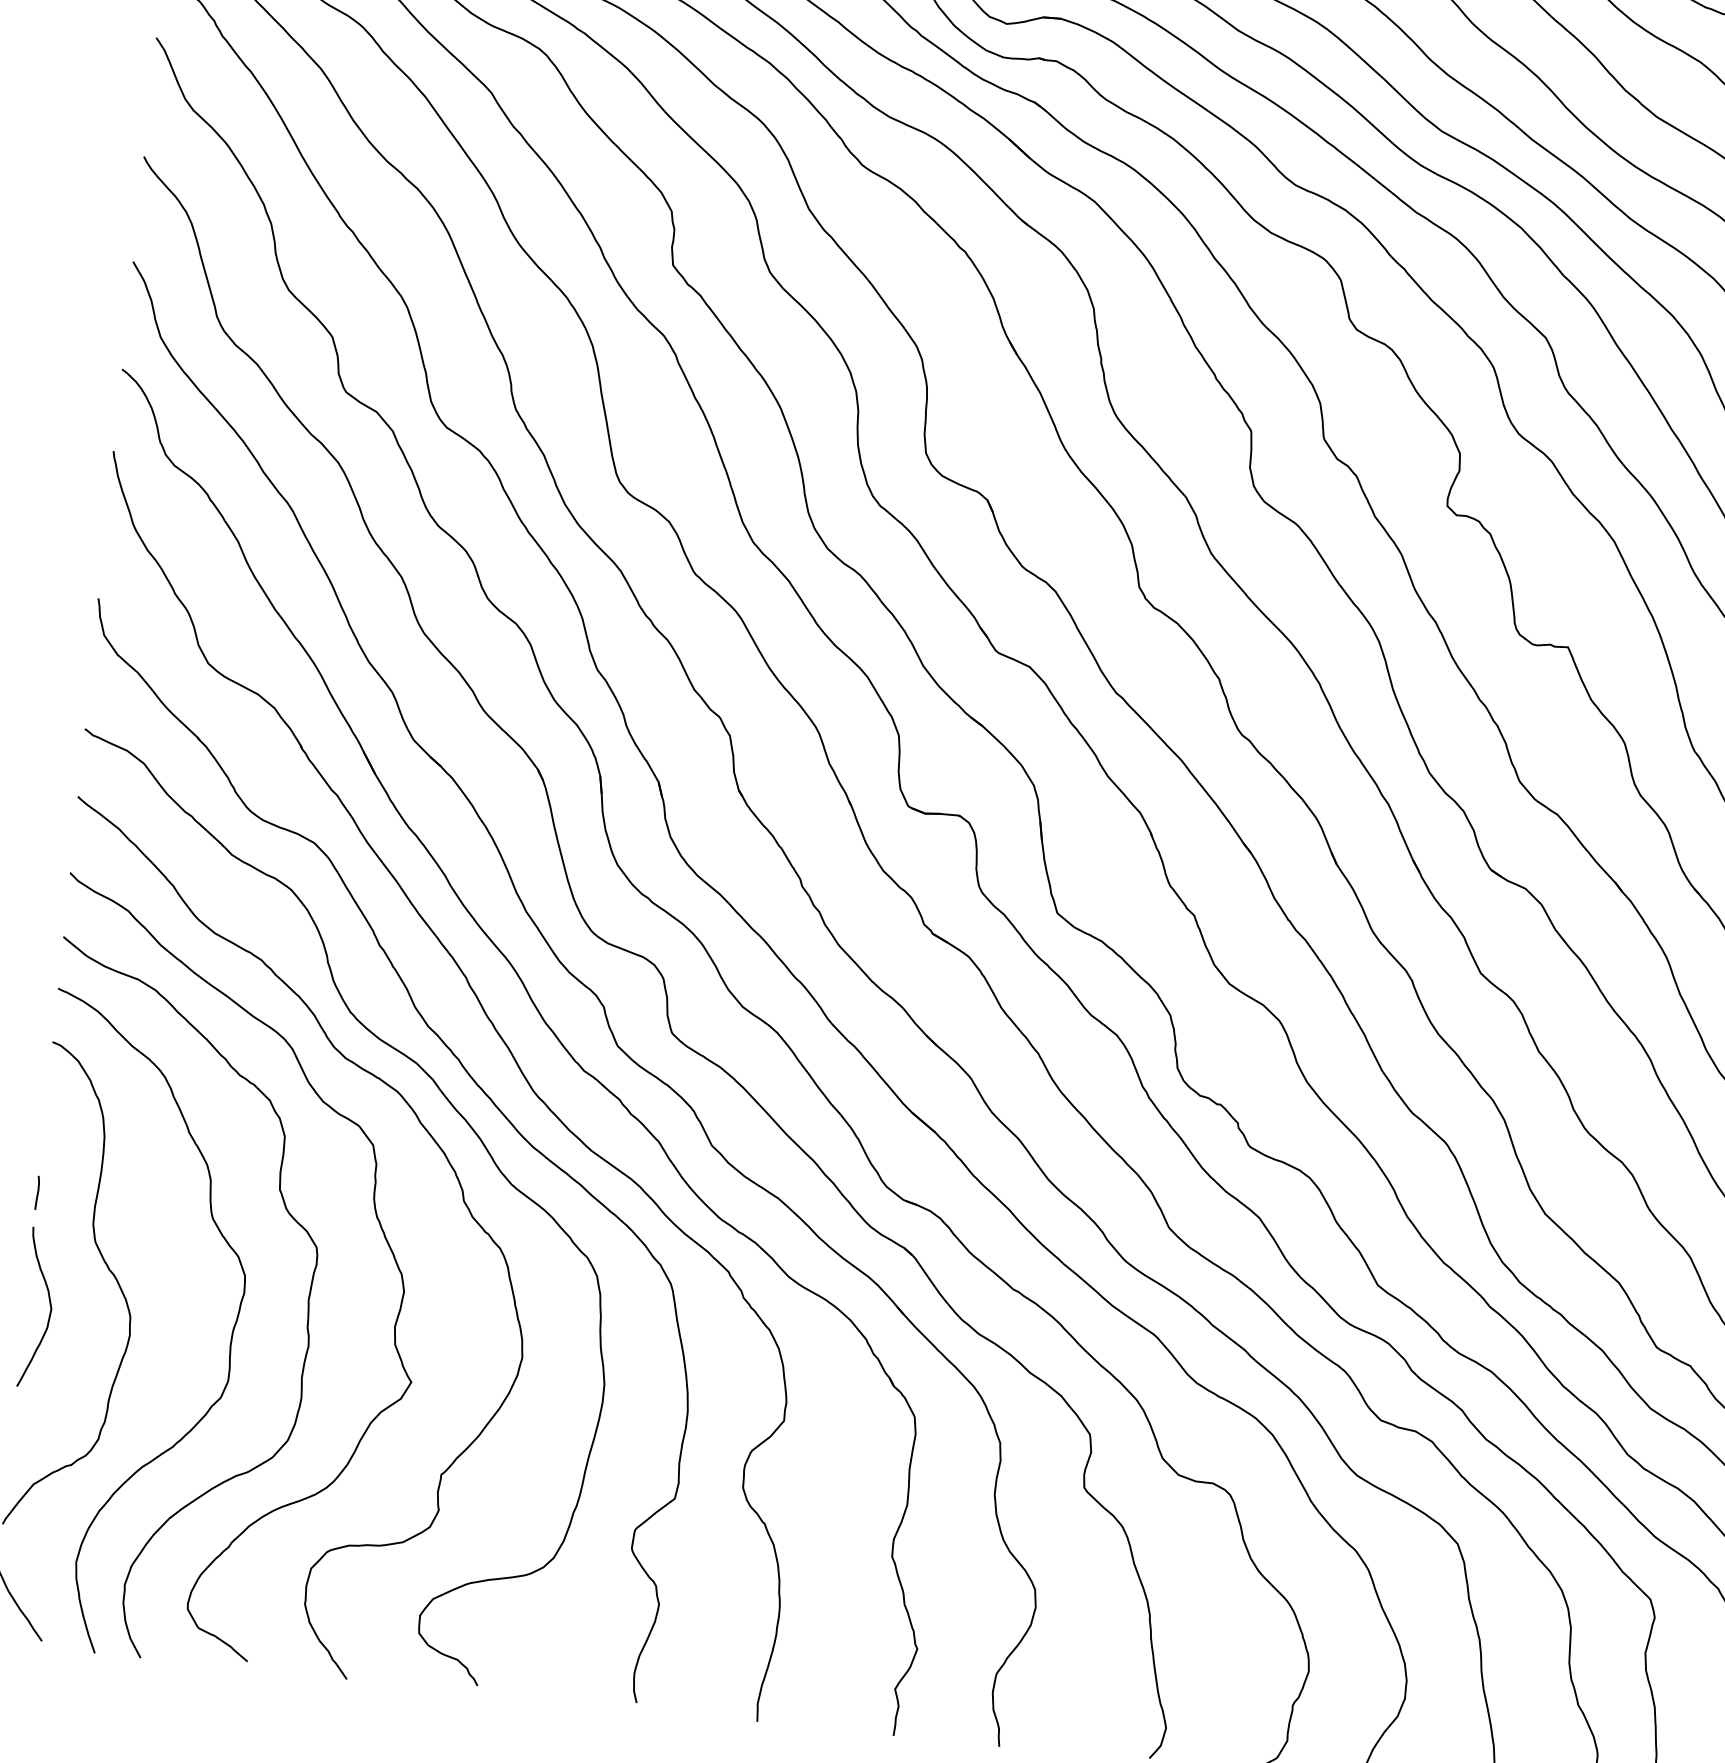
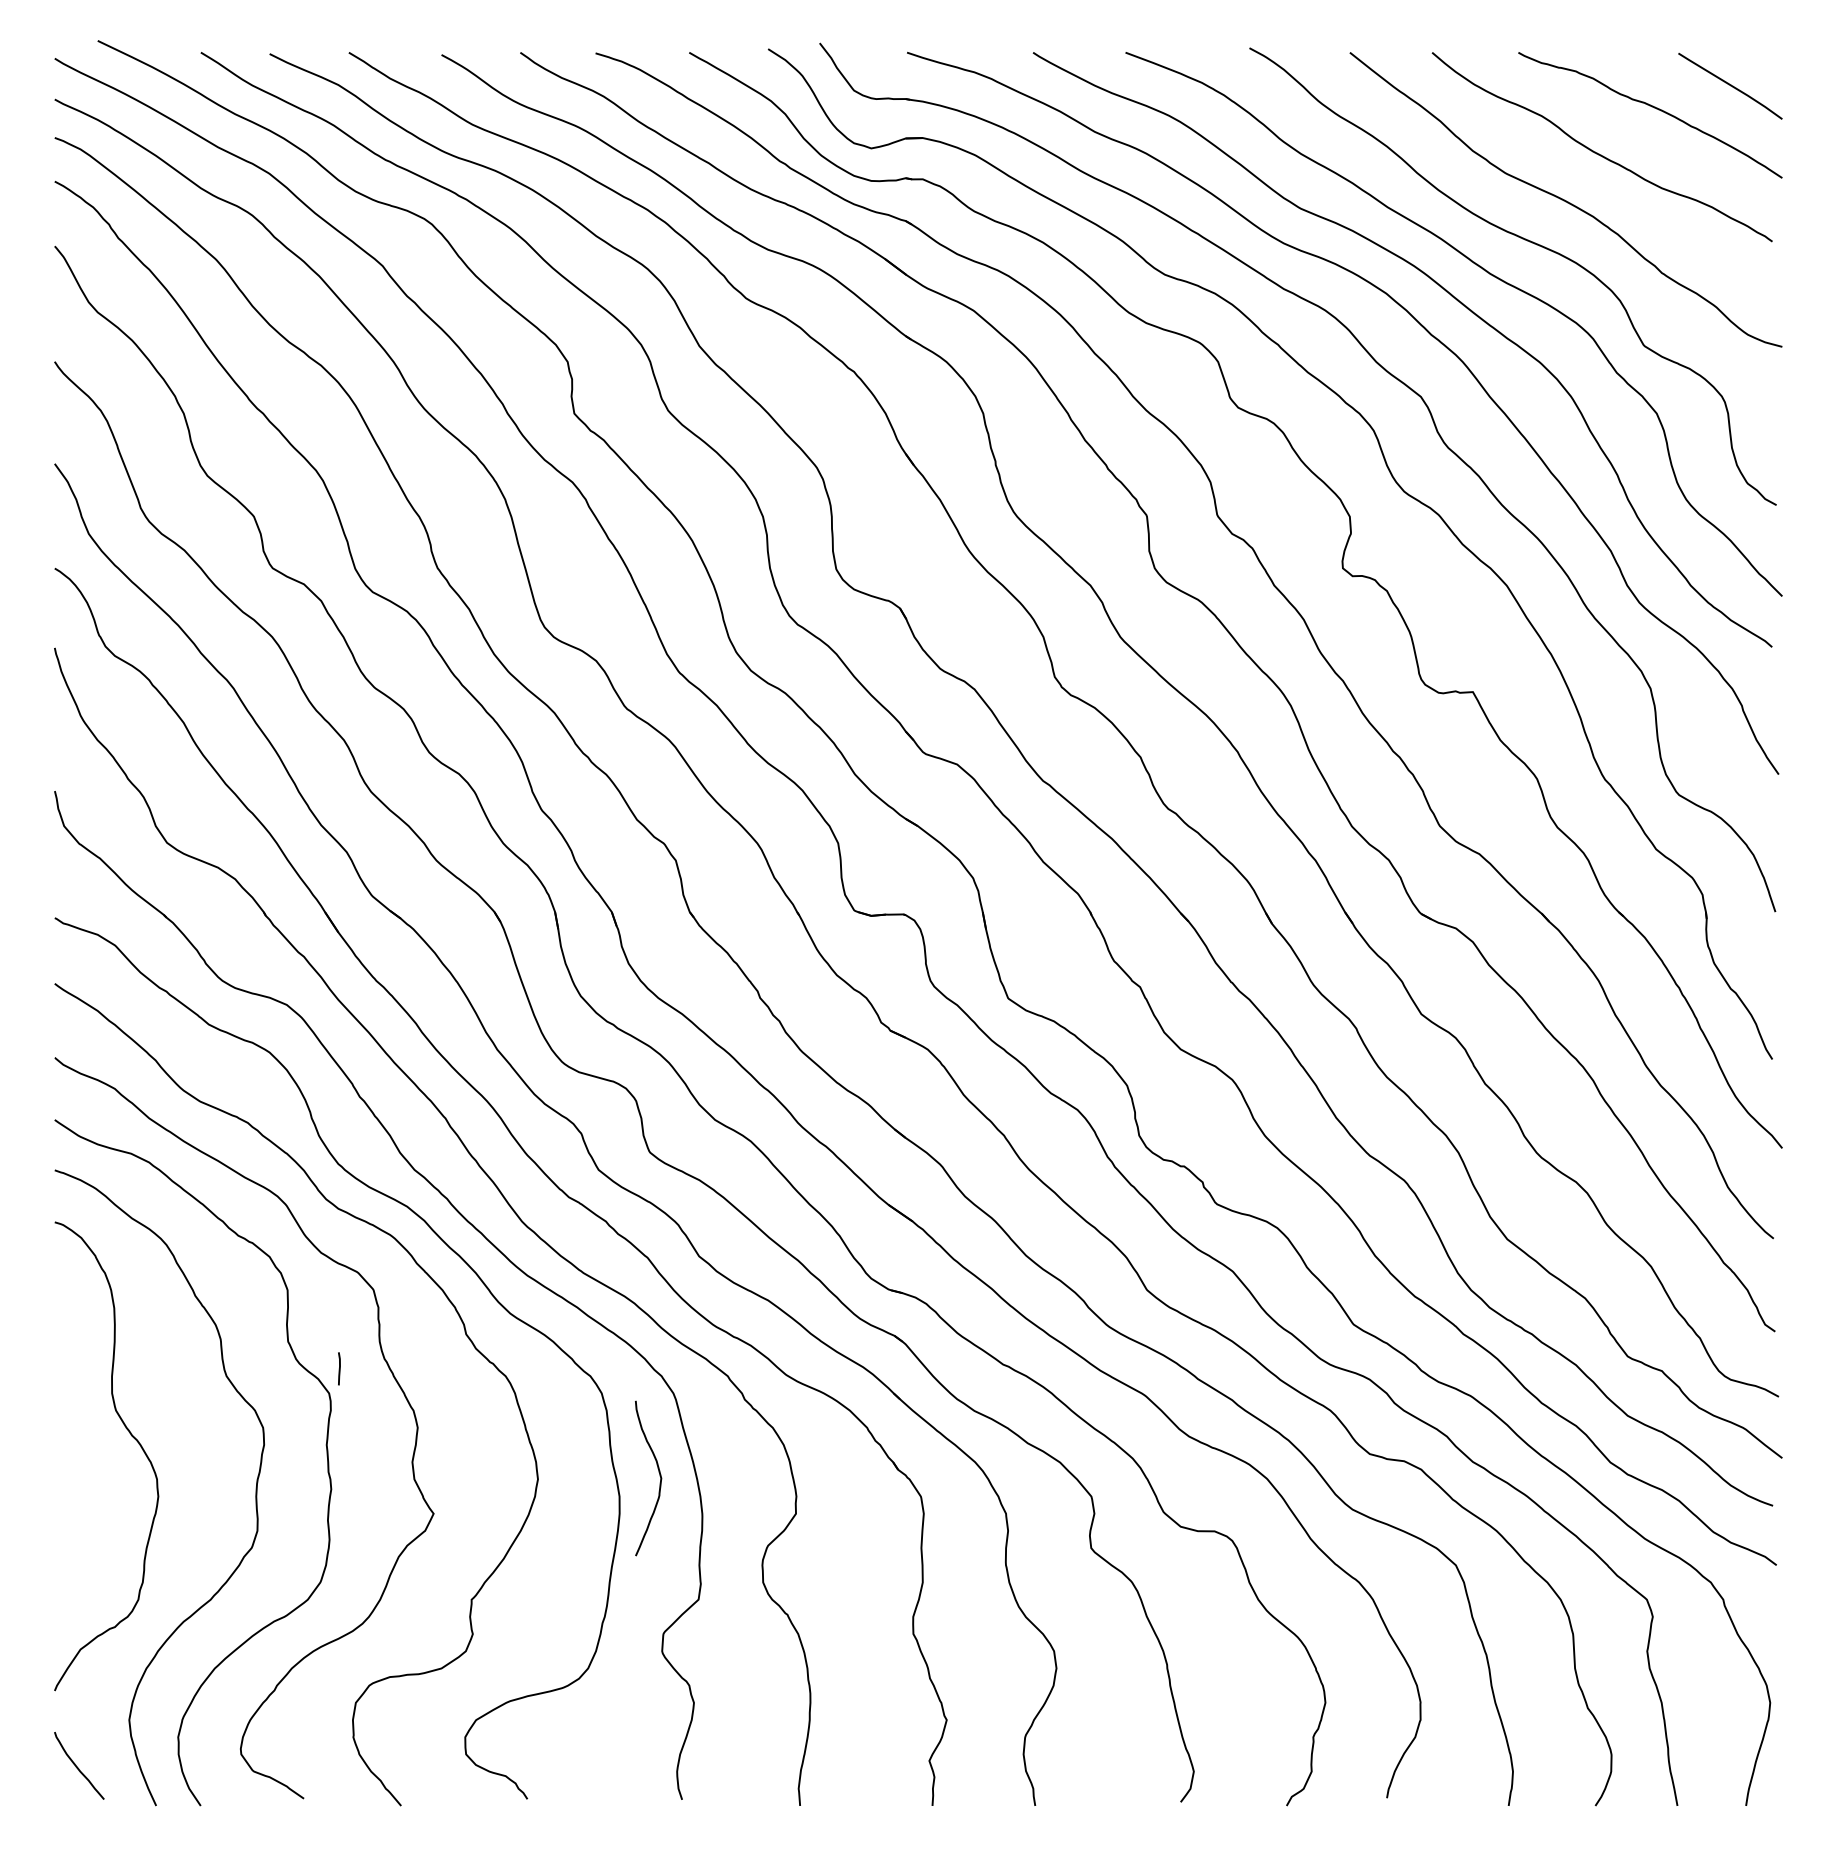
line: (37, 1192) -> (339, 1368), moved
curve: (49, 1307) -> (659, 1476), moved

